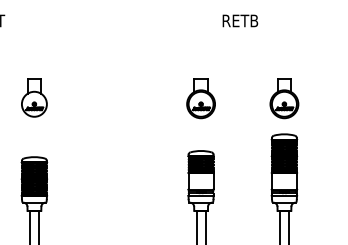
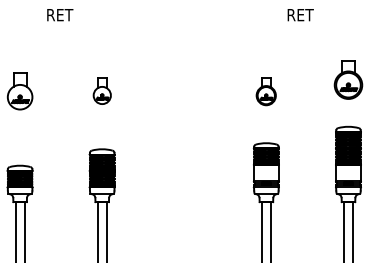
text: (253, 21) -> (318, 15), RETB -> RET
part: (34, 98) -> (102, 91), size x0.7
part: (200, 98) -> (265, 91), size x0.7
part: (284, 98) -> (348, 79), moved

